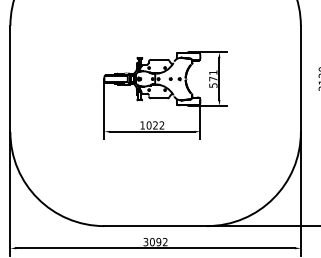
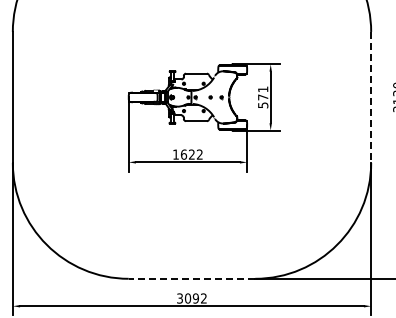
line: (301, 79) -> (371, 97), solid -> dashed
text: (149, 125) -> (184, 154), 1022 -> 1622
line: (155, 225) -> (191, 278), solid -> dashed

